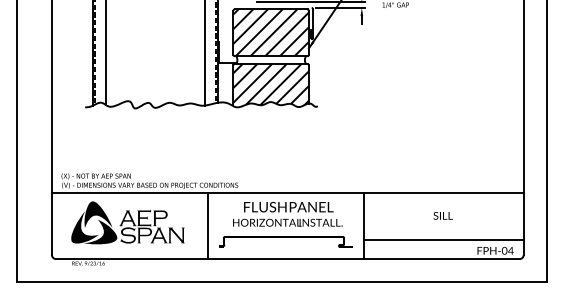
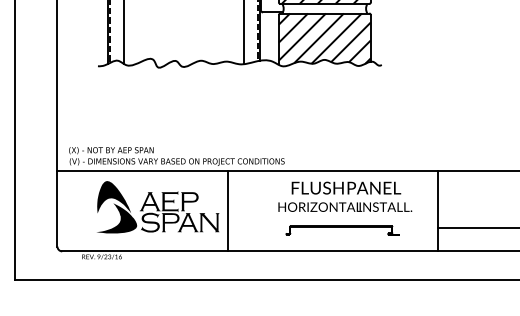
line: (207, 225) -> (227, 210), moved
fill: (84, 227) -> (97, 212), removed
part: (285, 241) -> (342, 230), size x0.7

